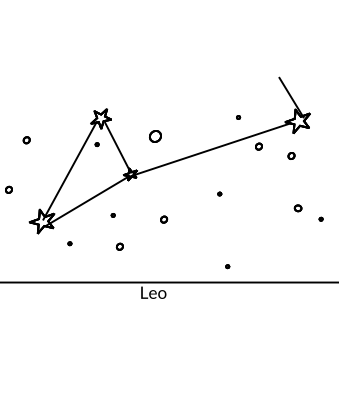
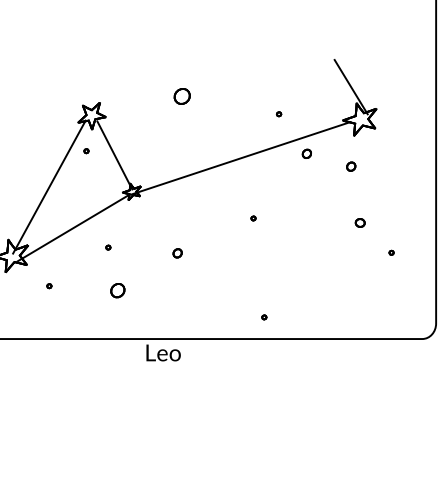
part: (155, 136) -> (182, 96), moved
part: (297, 208) -> (359, 223), moved
part: (119, 246) -> (116, 289), size x1.6

